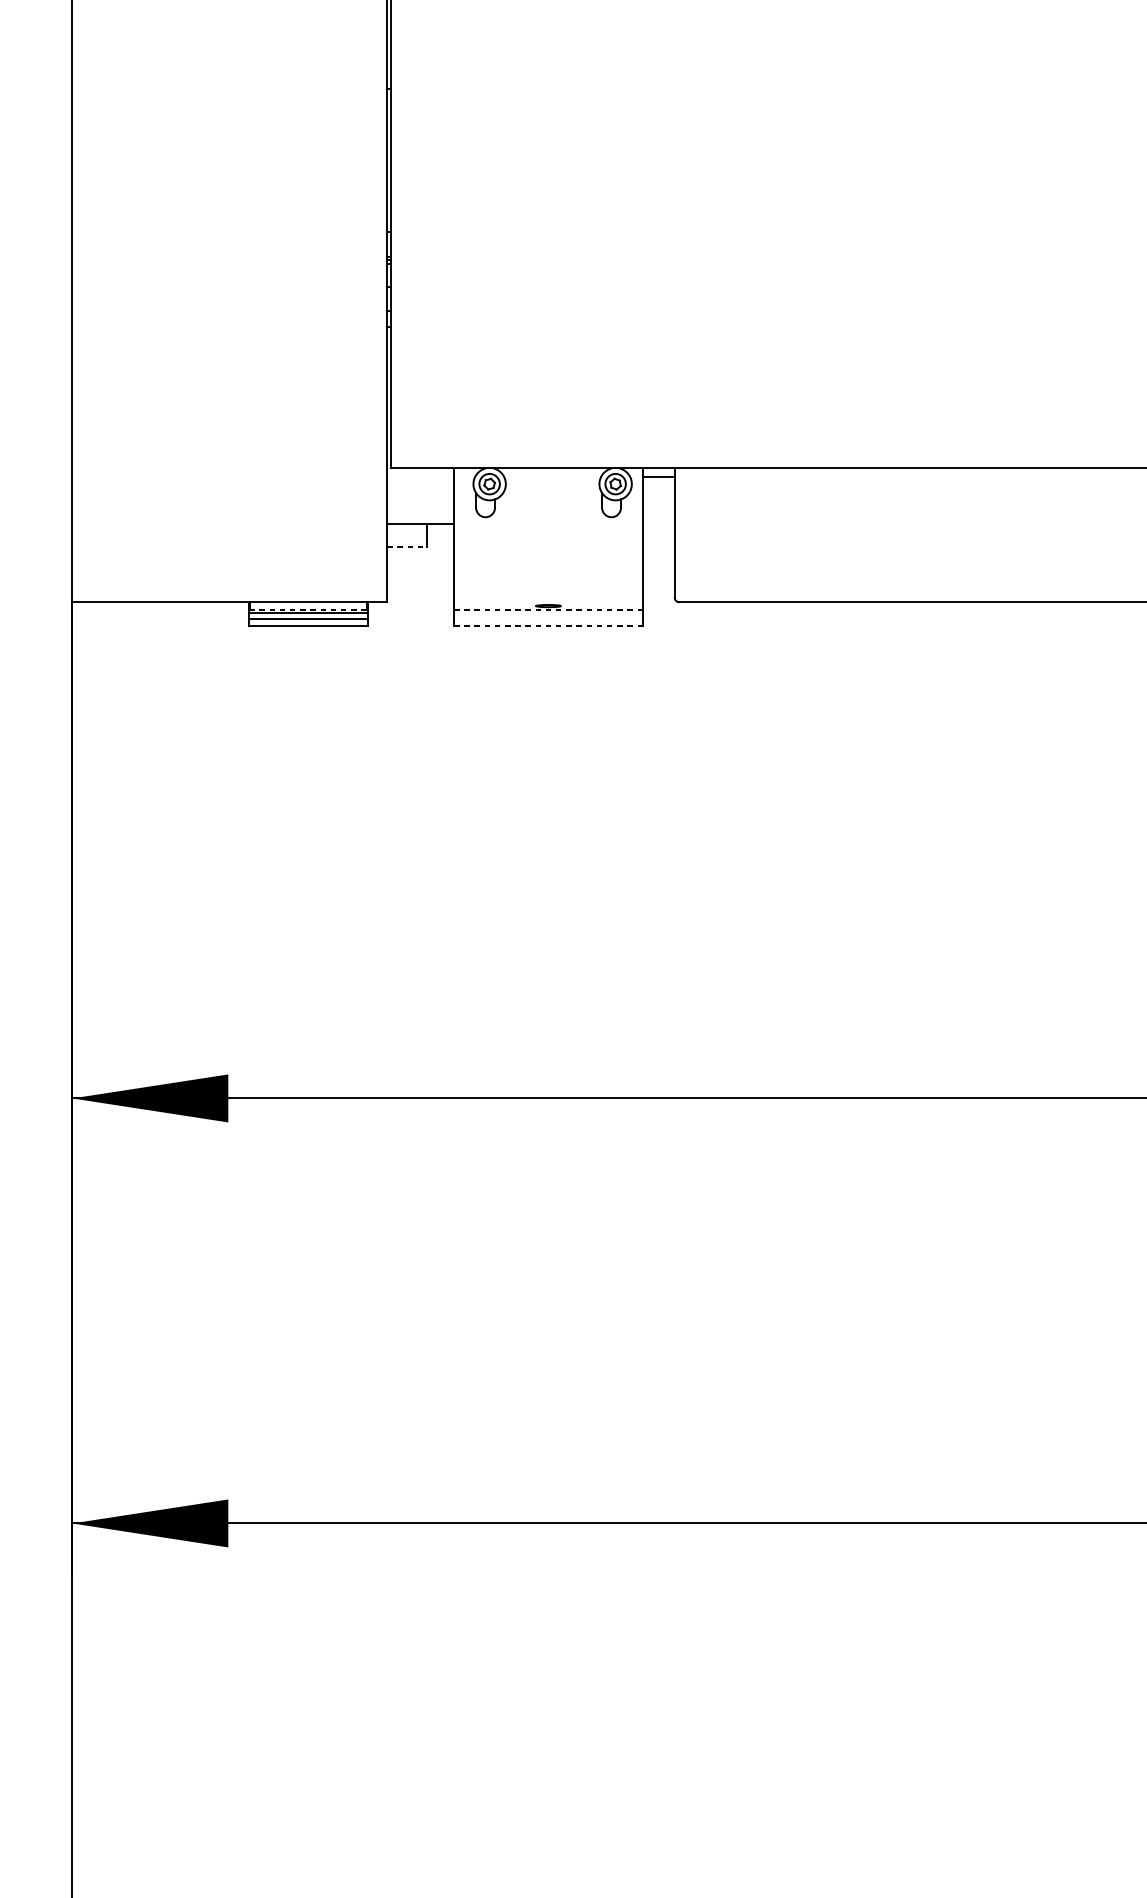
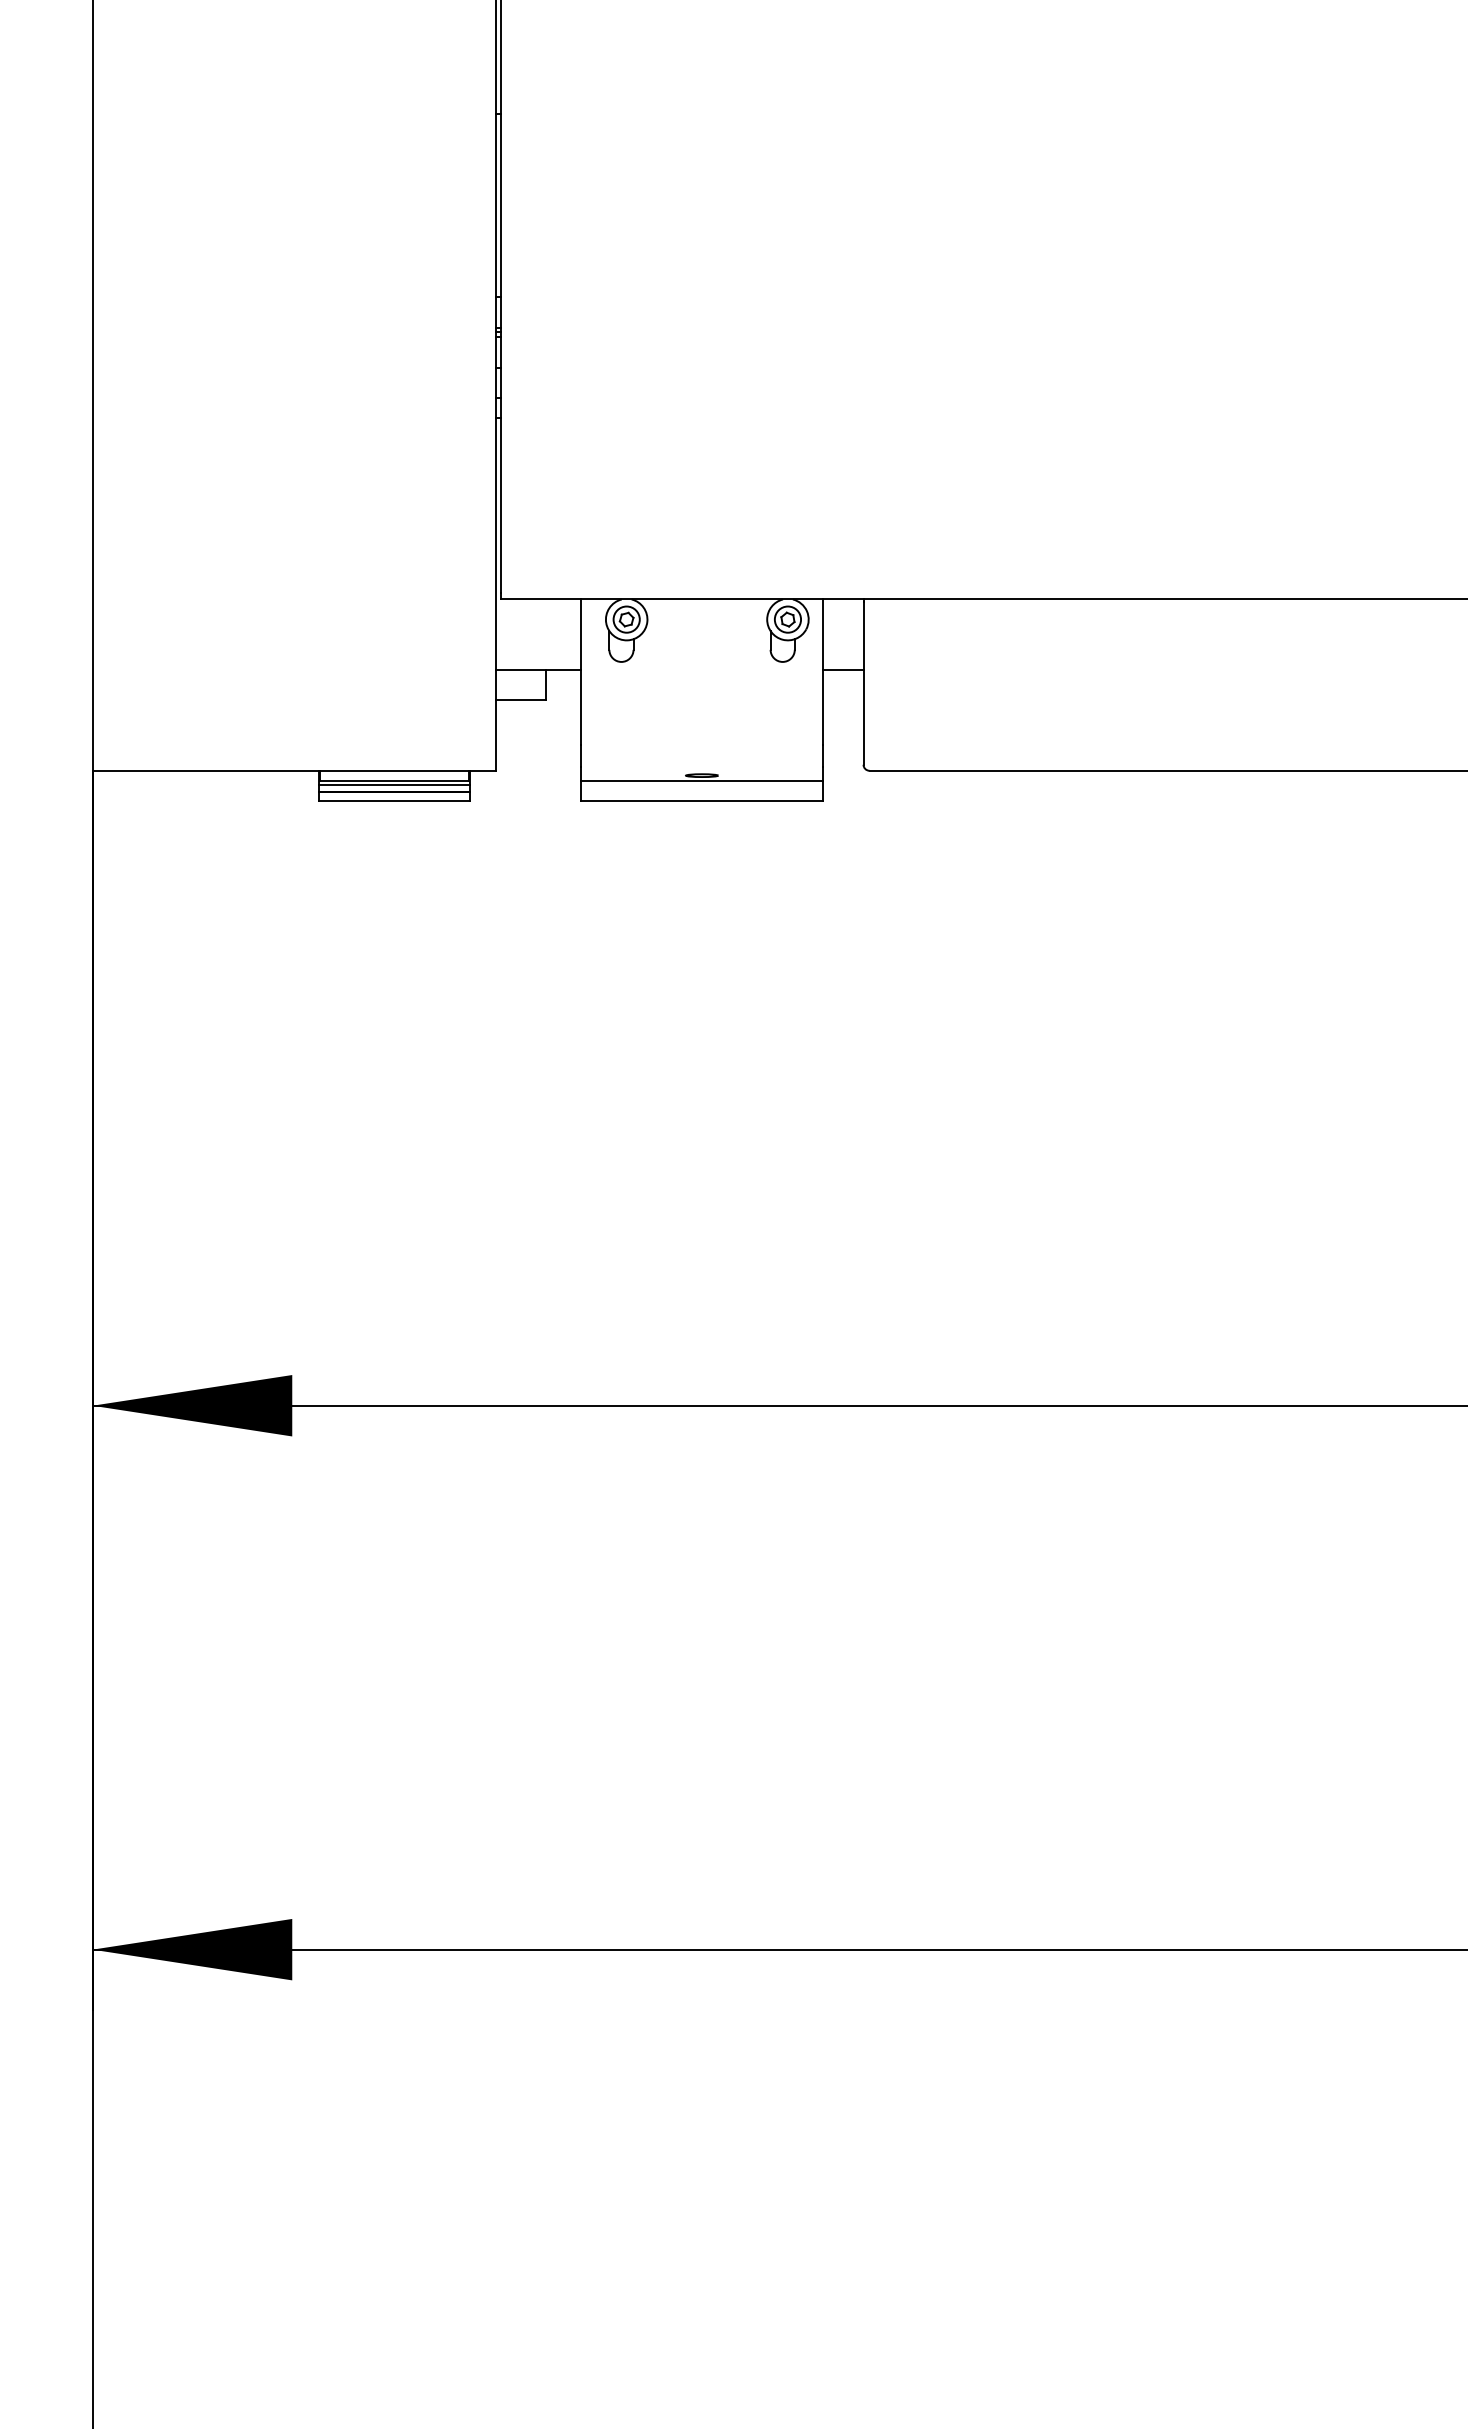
line: (659, 477) -> (843, 670), moved
line: (407, 547) -> (521, 700), dashed -> solid
line: (308, 609) -> (394, 780), dashed -> solid
line: (548, 609) -> (702, 780), dashed -> solid
line: (548, 626) -> (702, 801), dashed -> solid

